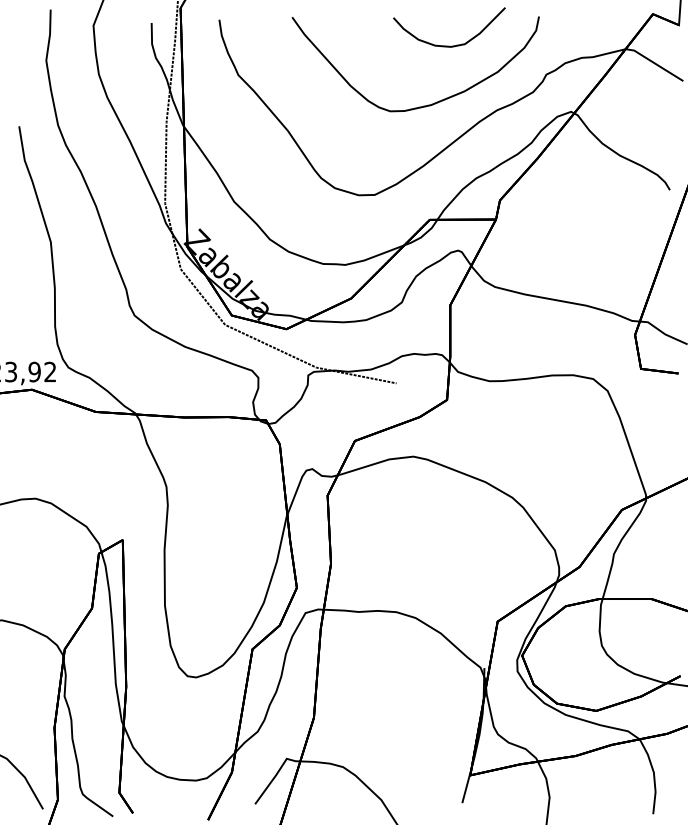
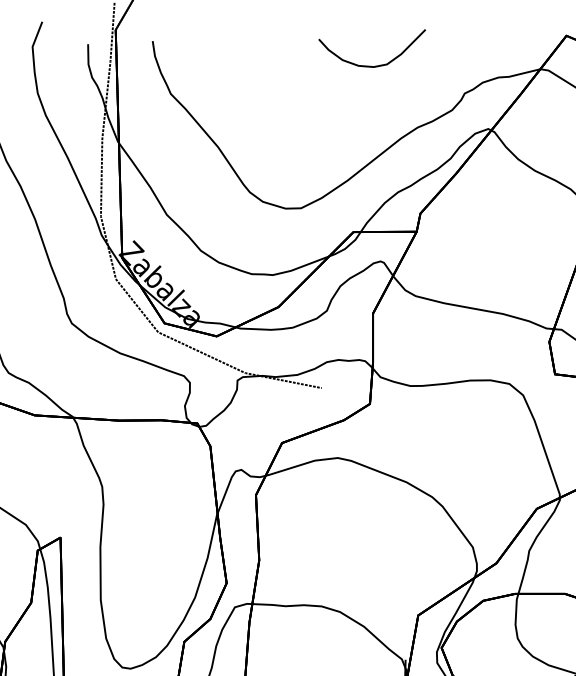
curve: (423, 105) -> (347, 122), removed

